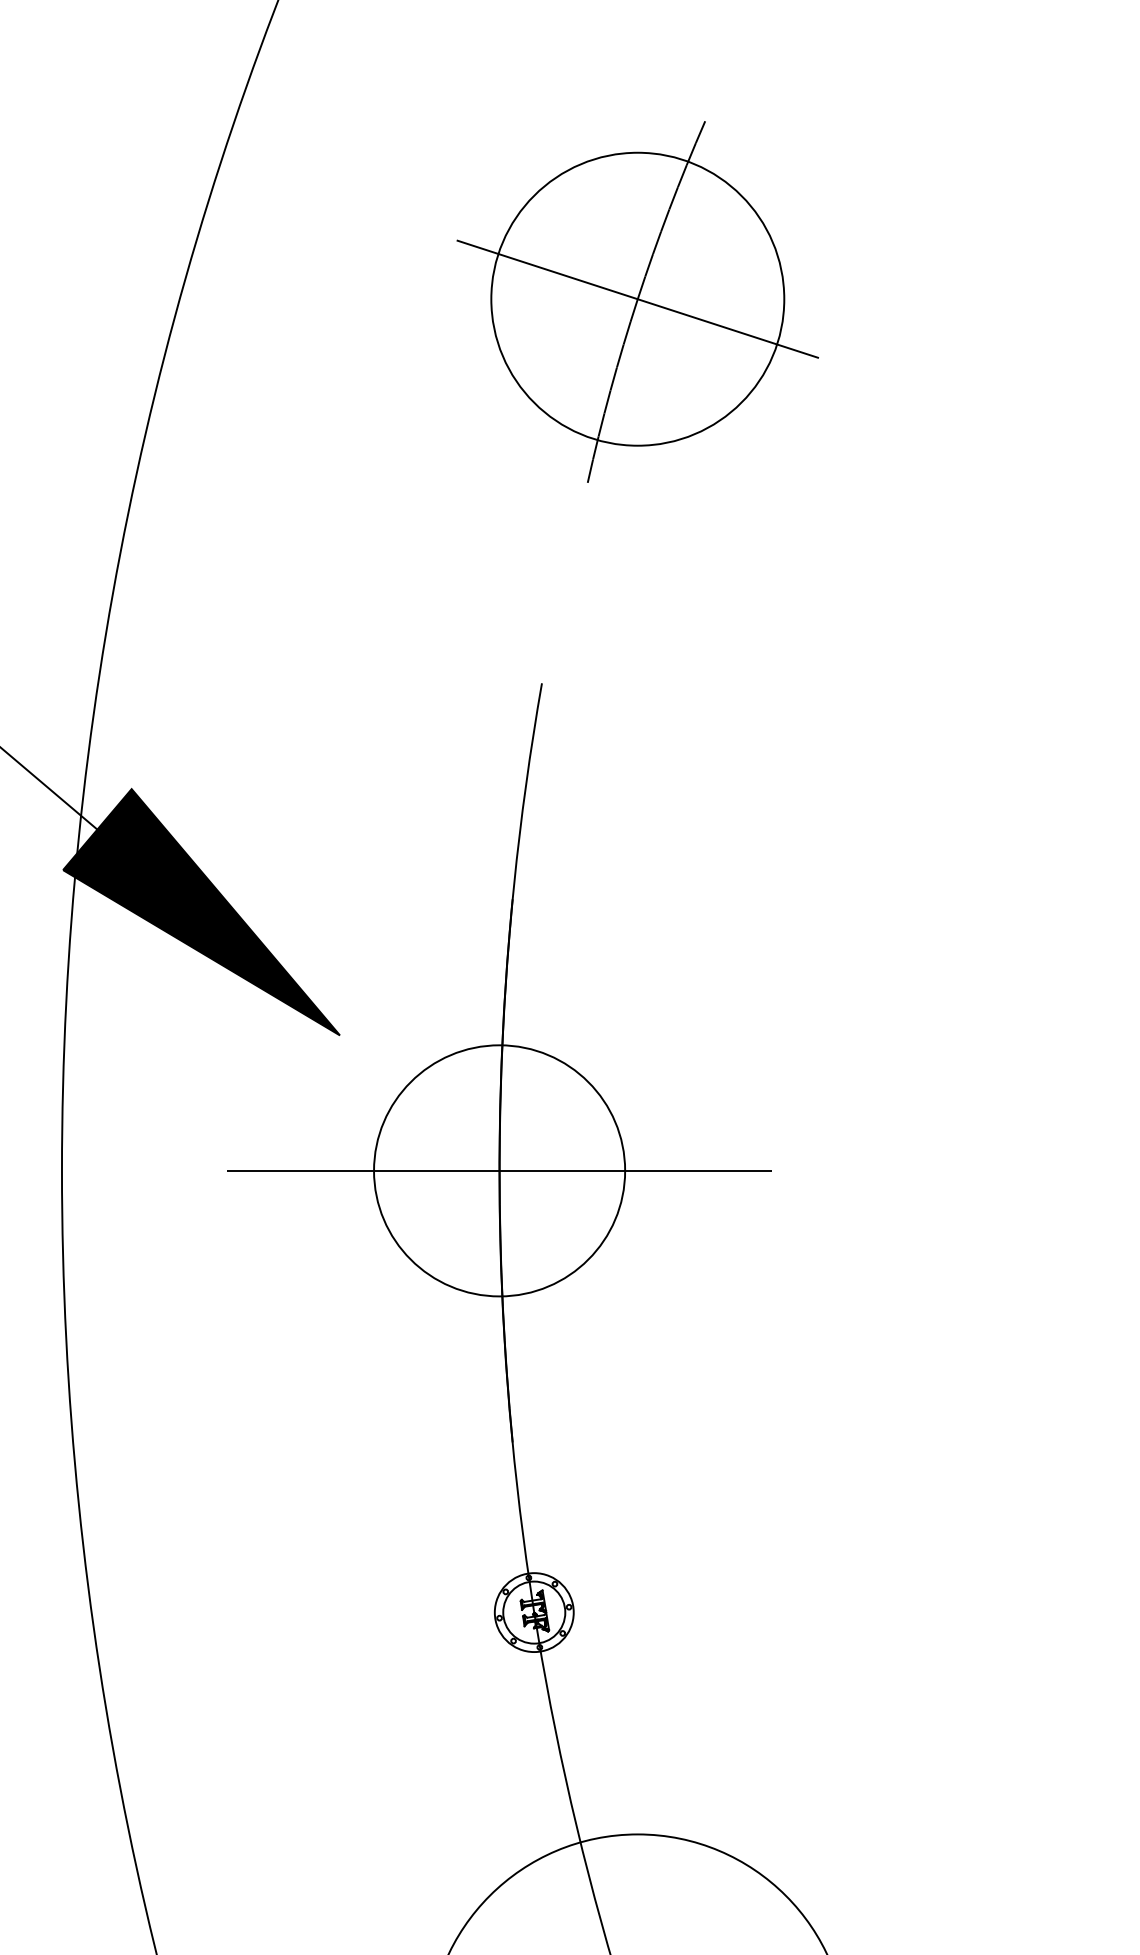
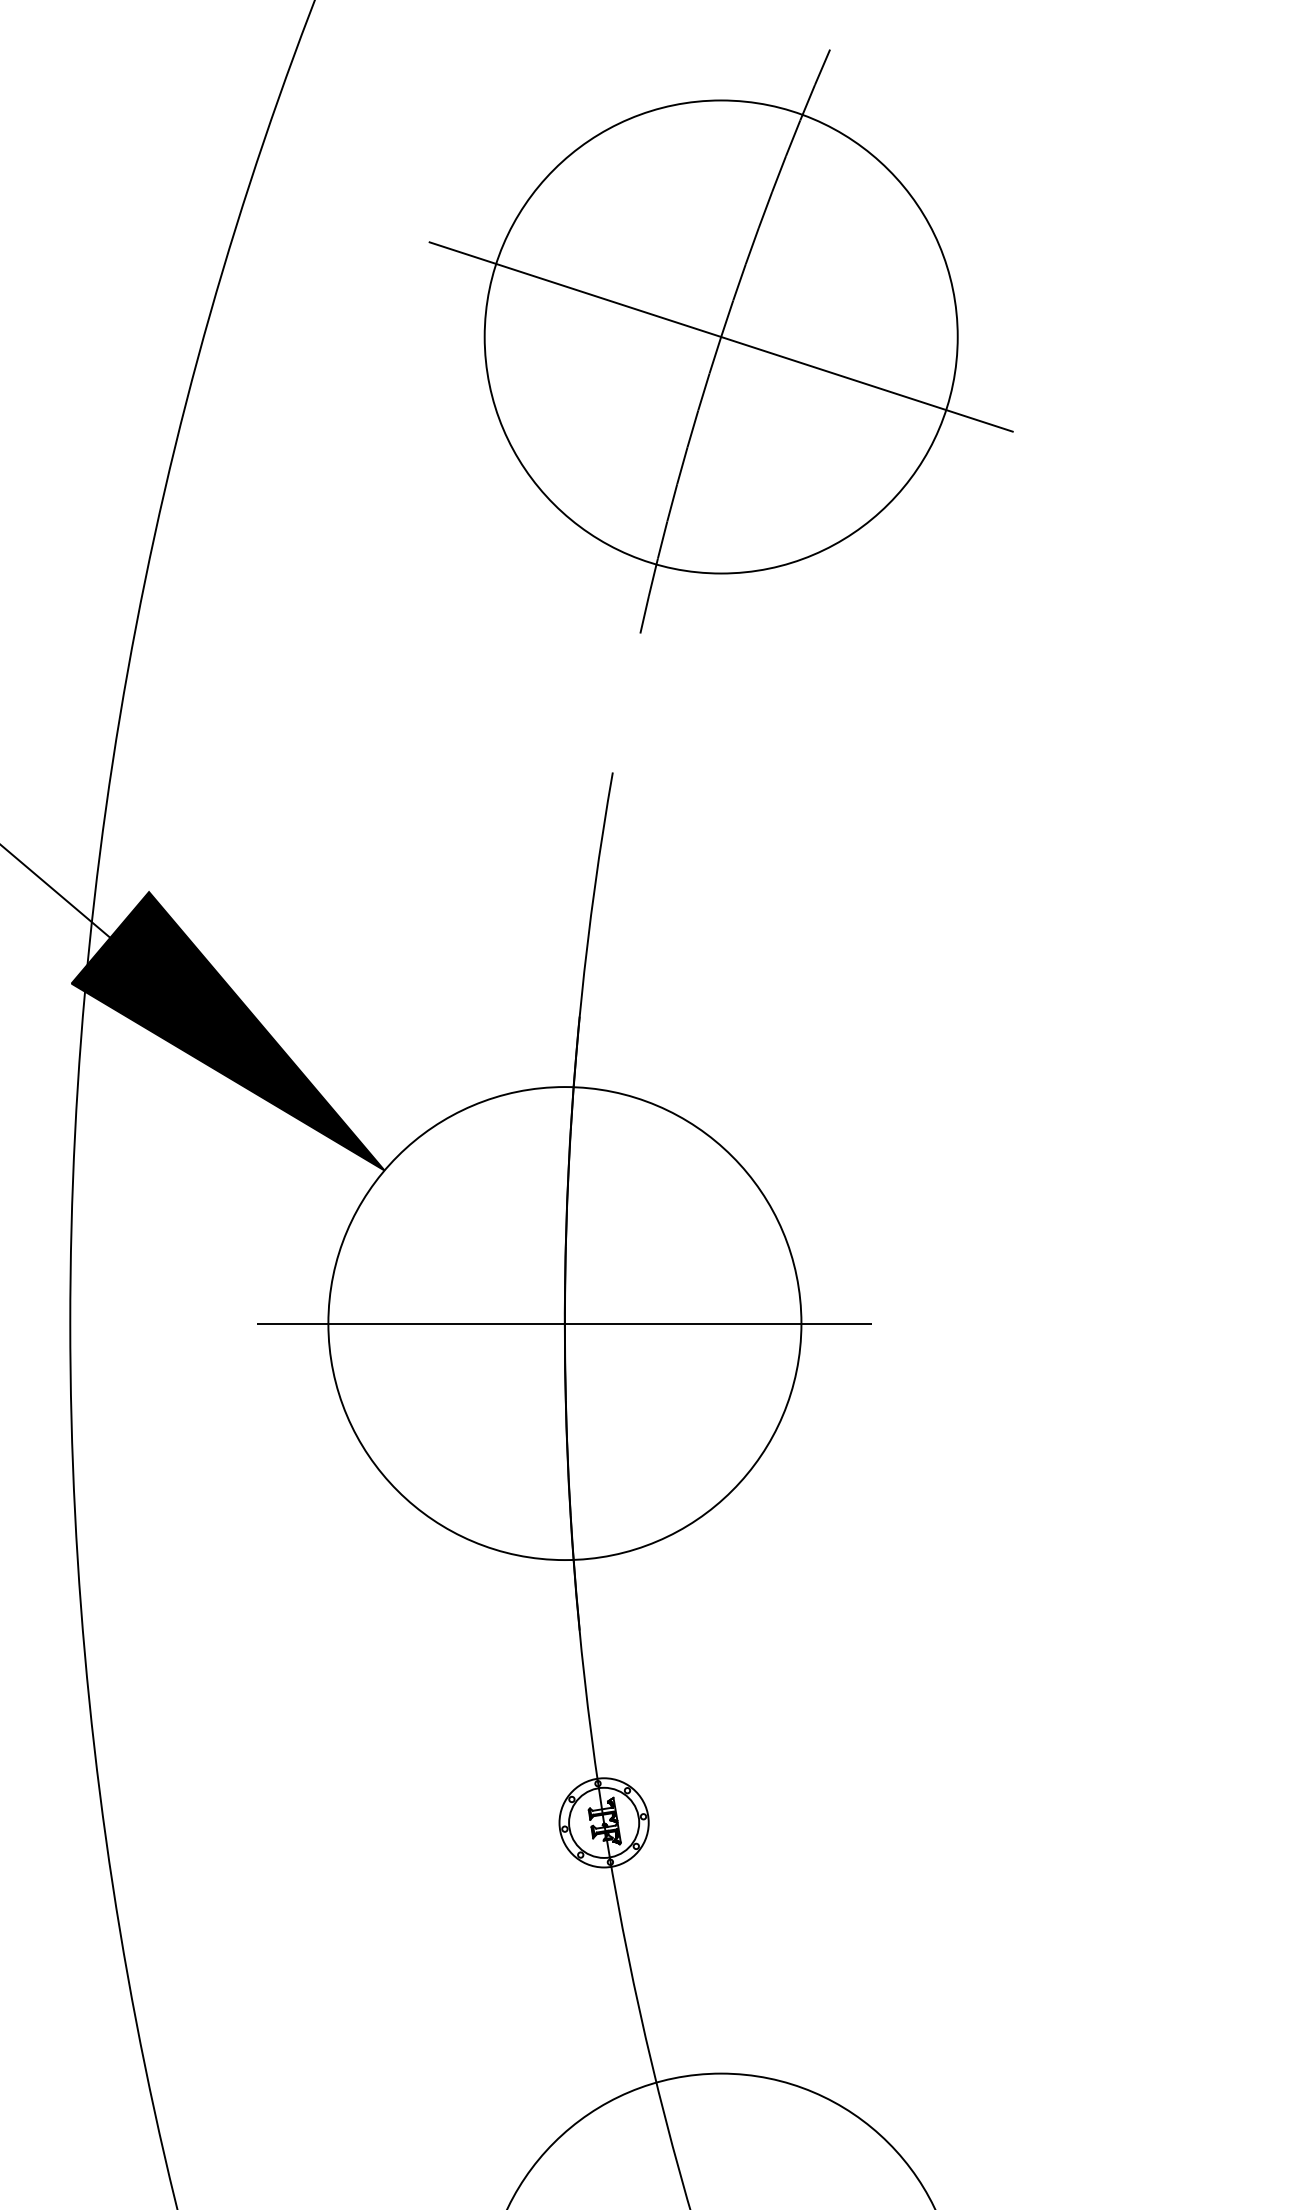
part: (637, 302) -> (720, 341), size x1.43
circle: (499, 1170) -> (564, 1323), size x1.67

